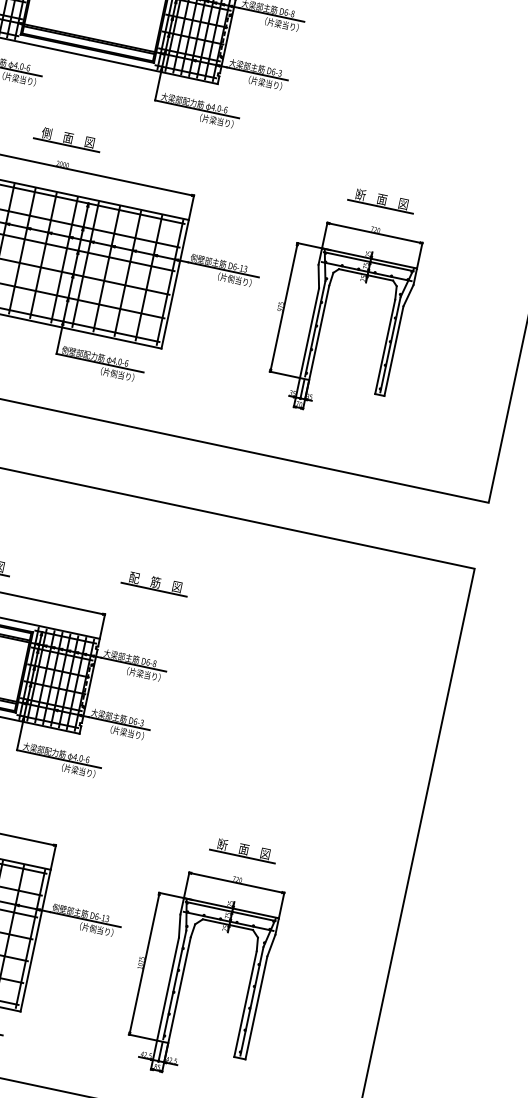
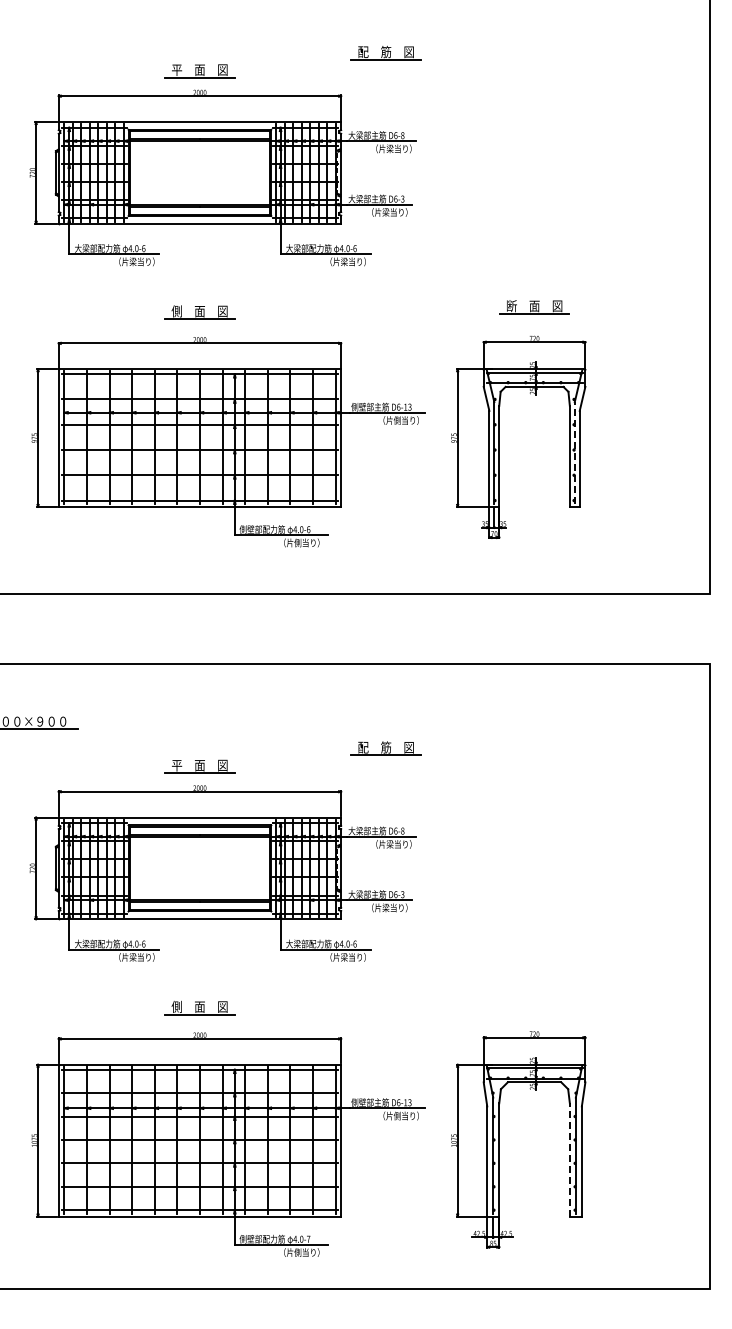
line: (390, 344) -> (574, 452), solid -> dashed
part: (243, 849) -> (534, 1002), removed
line: (245, 1003) -> (569, 1159), solid -> dashed

